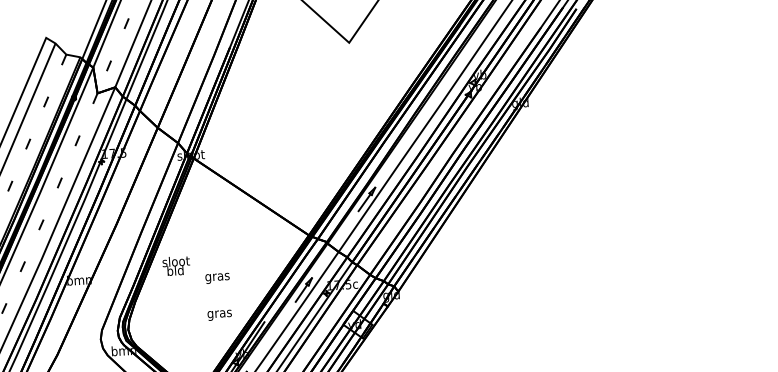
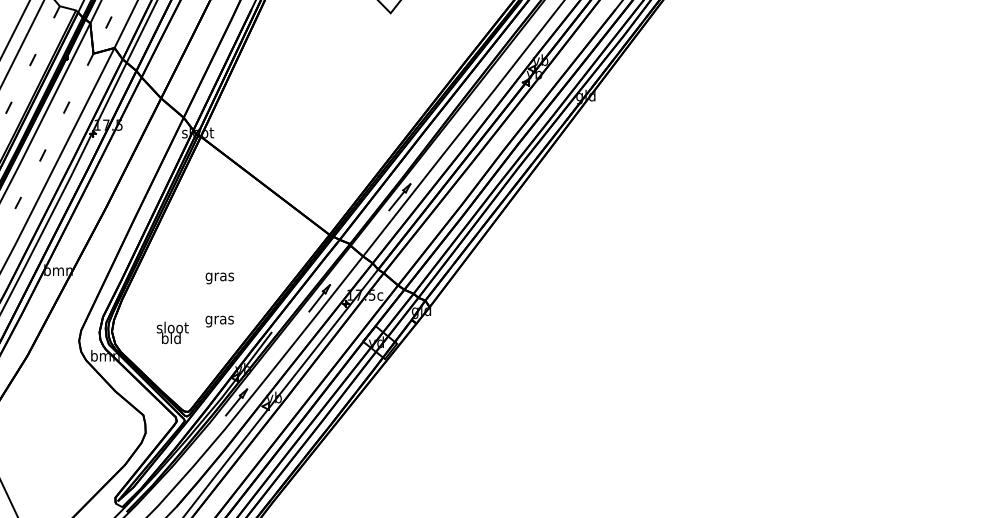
text: (176, 265) -> (172, 332), moved

